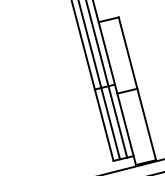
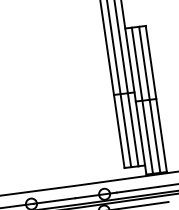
line: (130, 90) -> (149, 99), added
line: (122, 91) -> (141, 100), added

